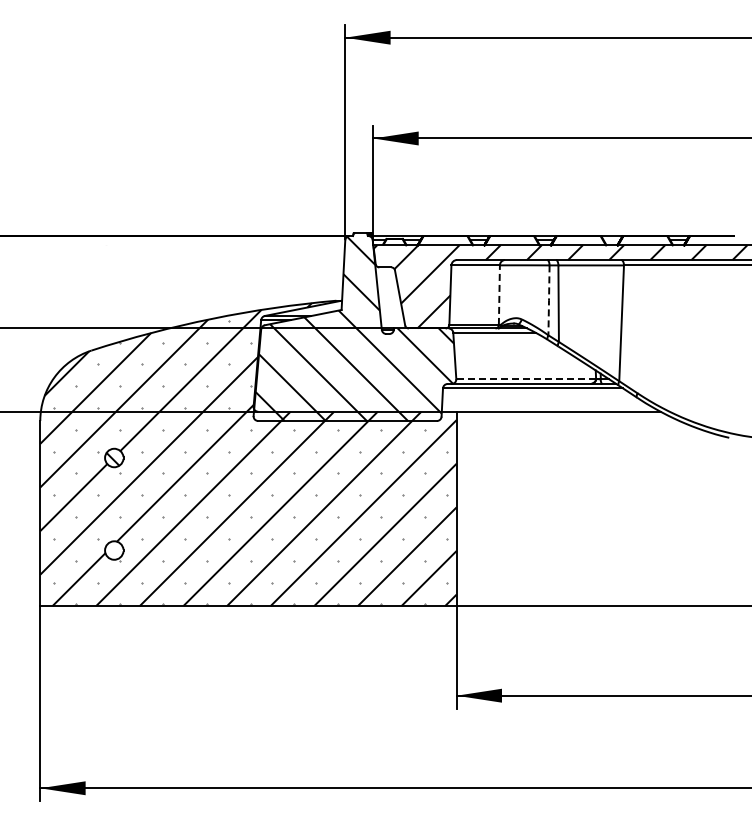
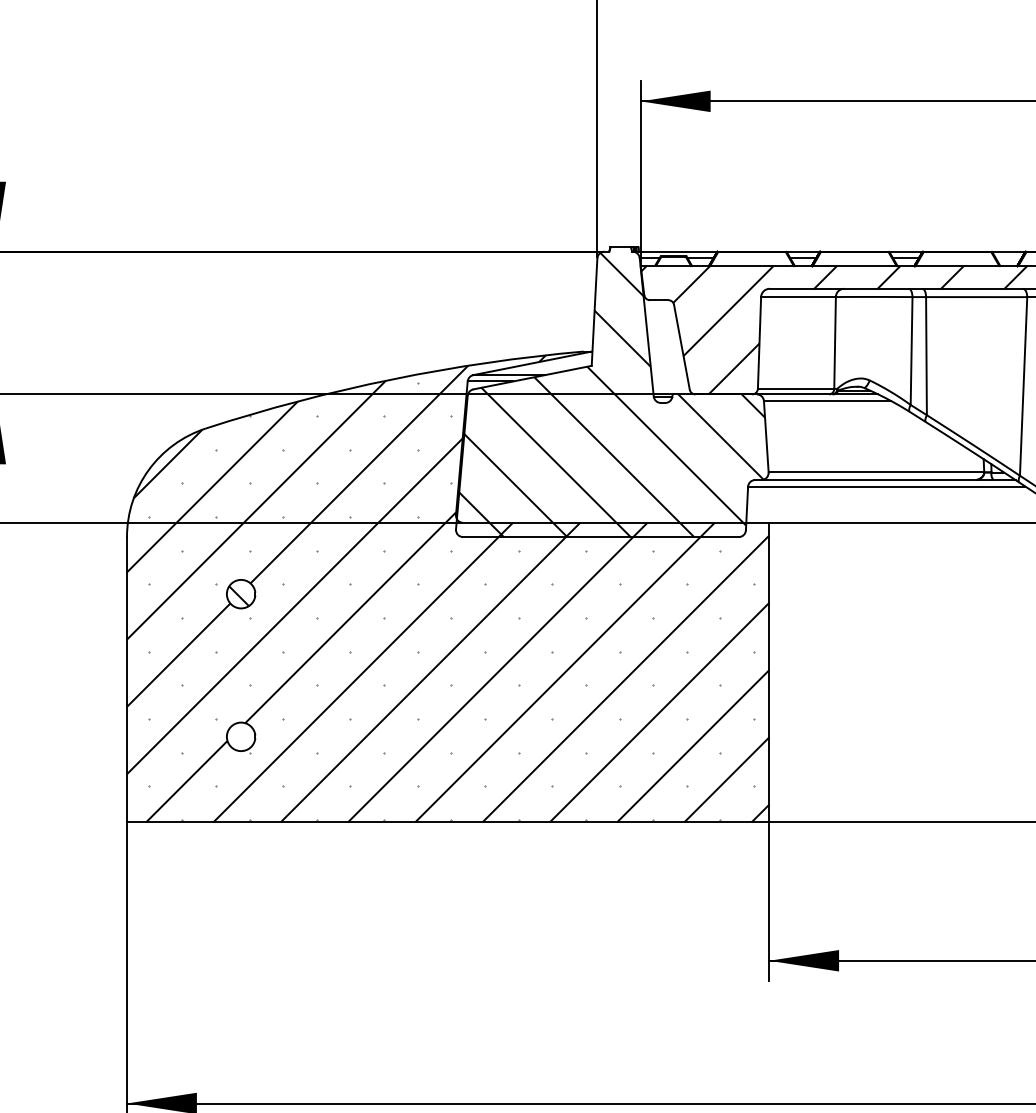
line: (499, 294) -> (835, 341), dashed -> solid
line: (549, 300) -> (912, 351), dashed -> solid
line: (526, 379) -> (876, 473), dashed -> solid

